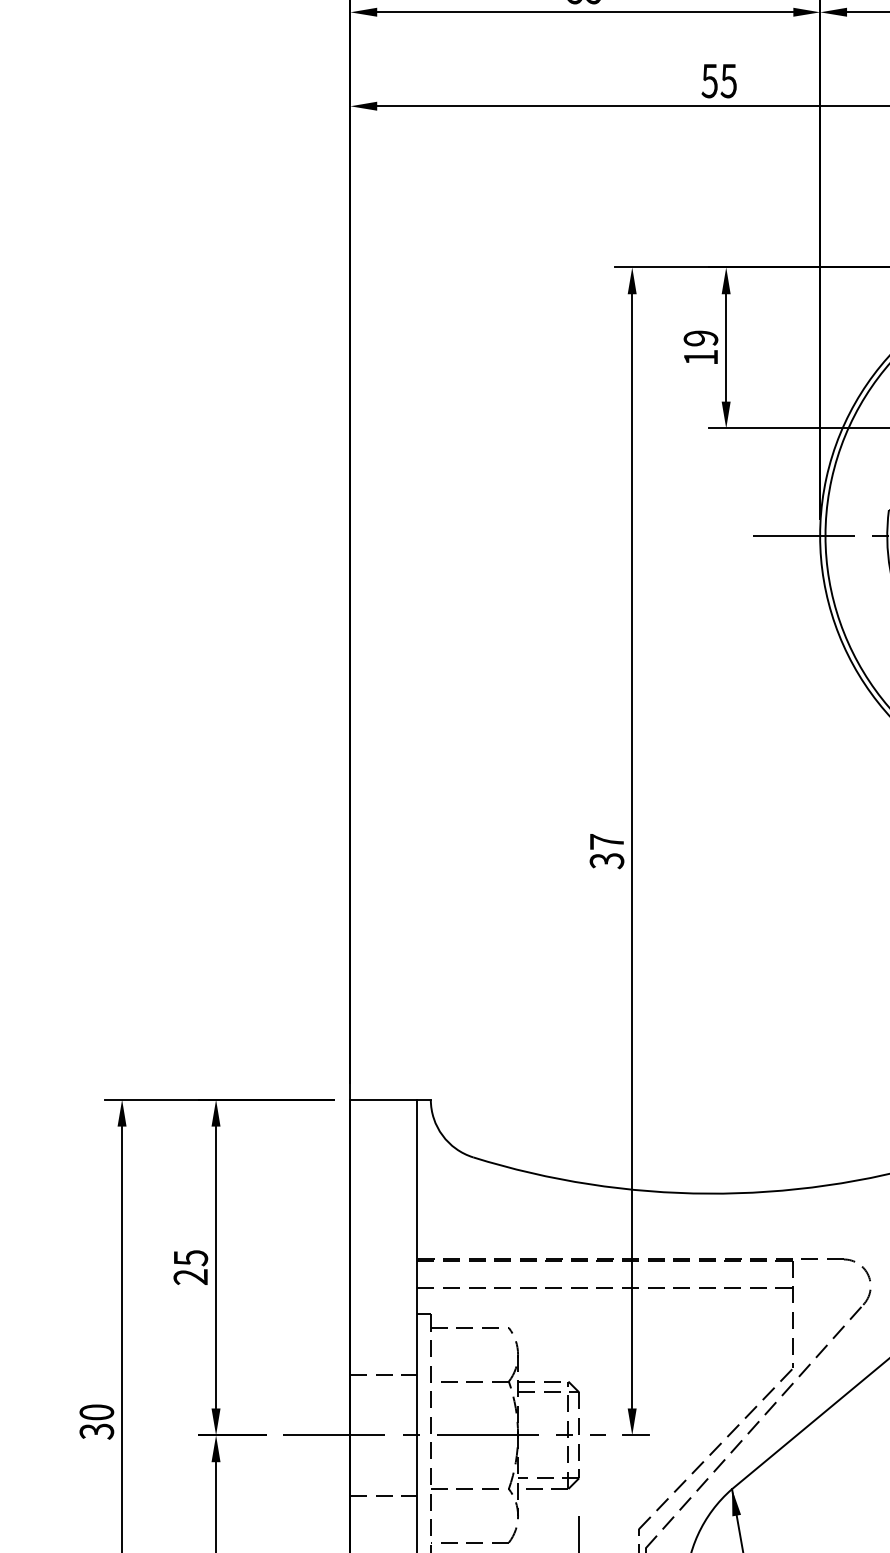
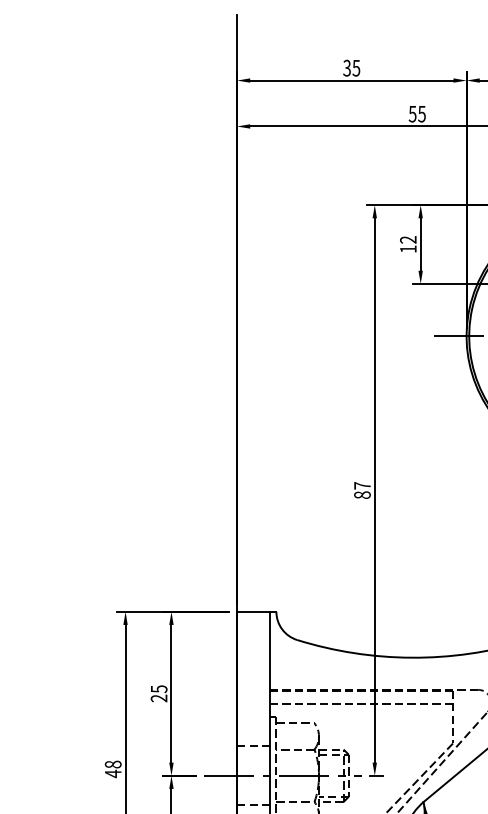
text: (701, 337) -> (408, 239), 19 -> 12
text: (607, 861) -> (362, 495), 37 -> 87
text: (95, 1422) -> (112, 769), 30 -> 48

